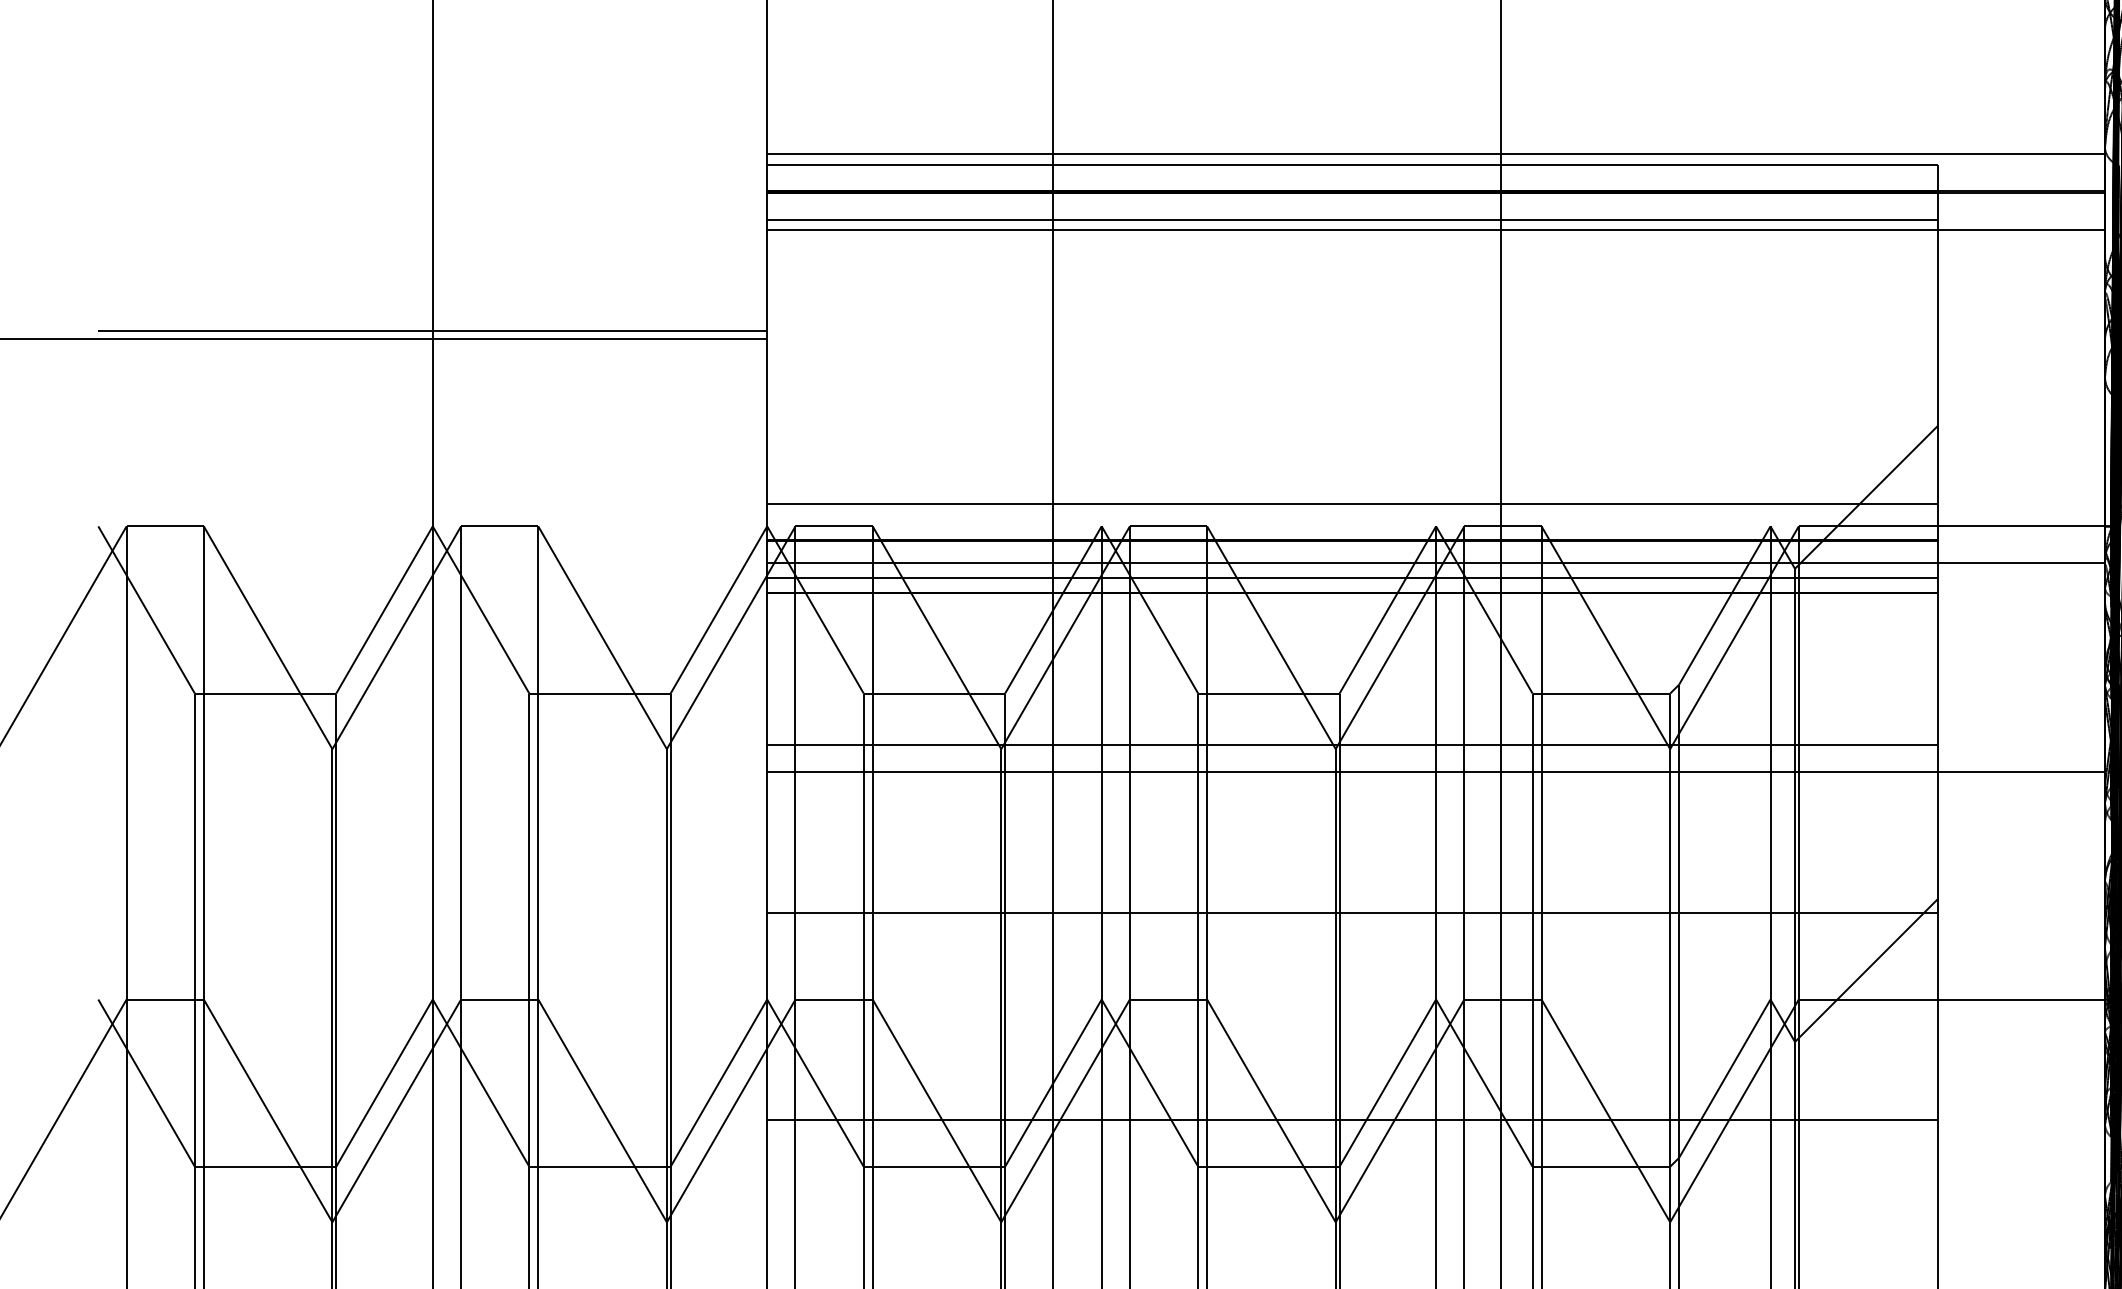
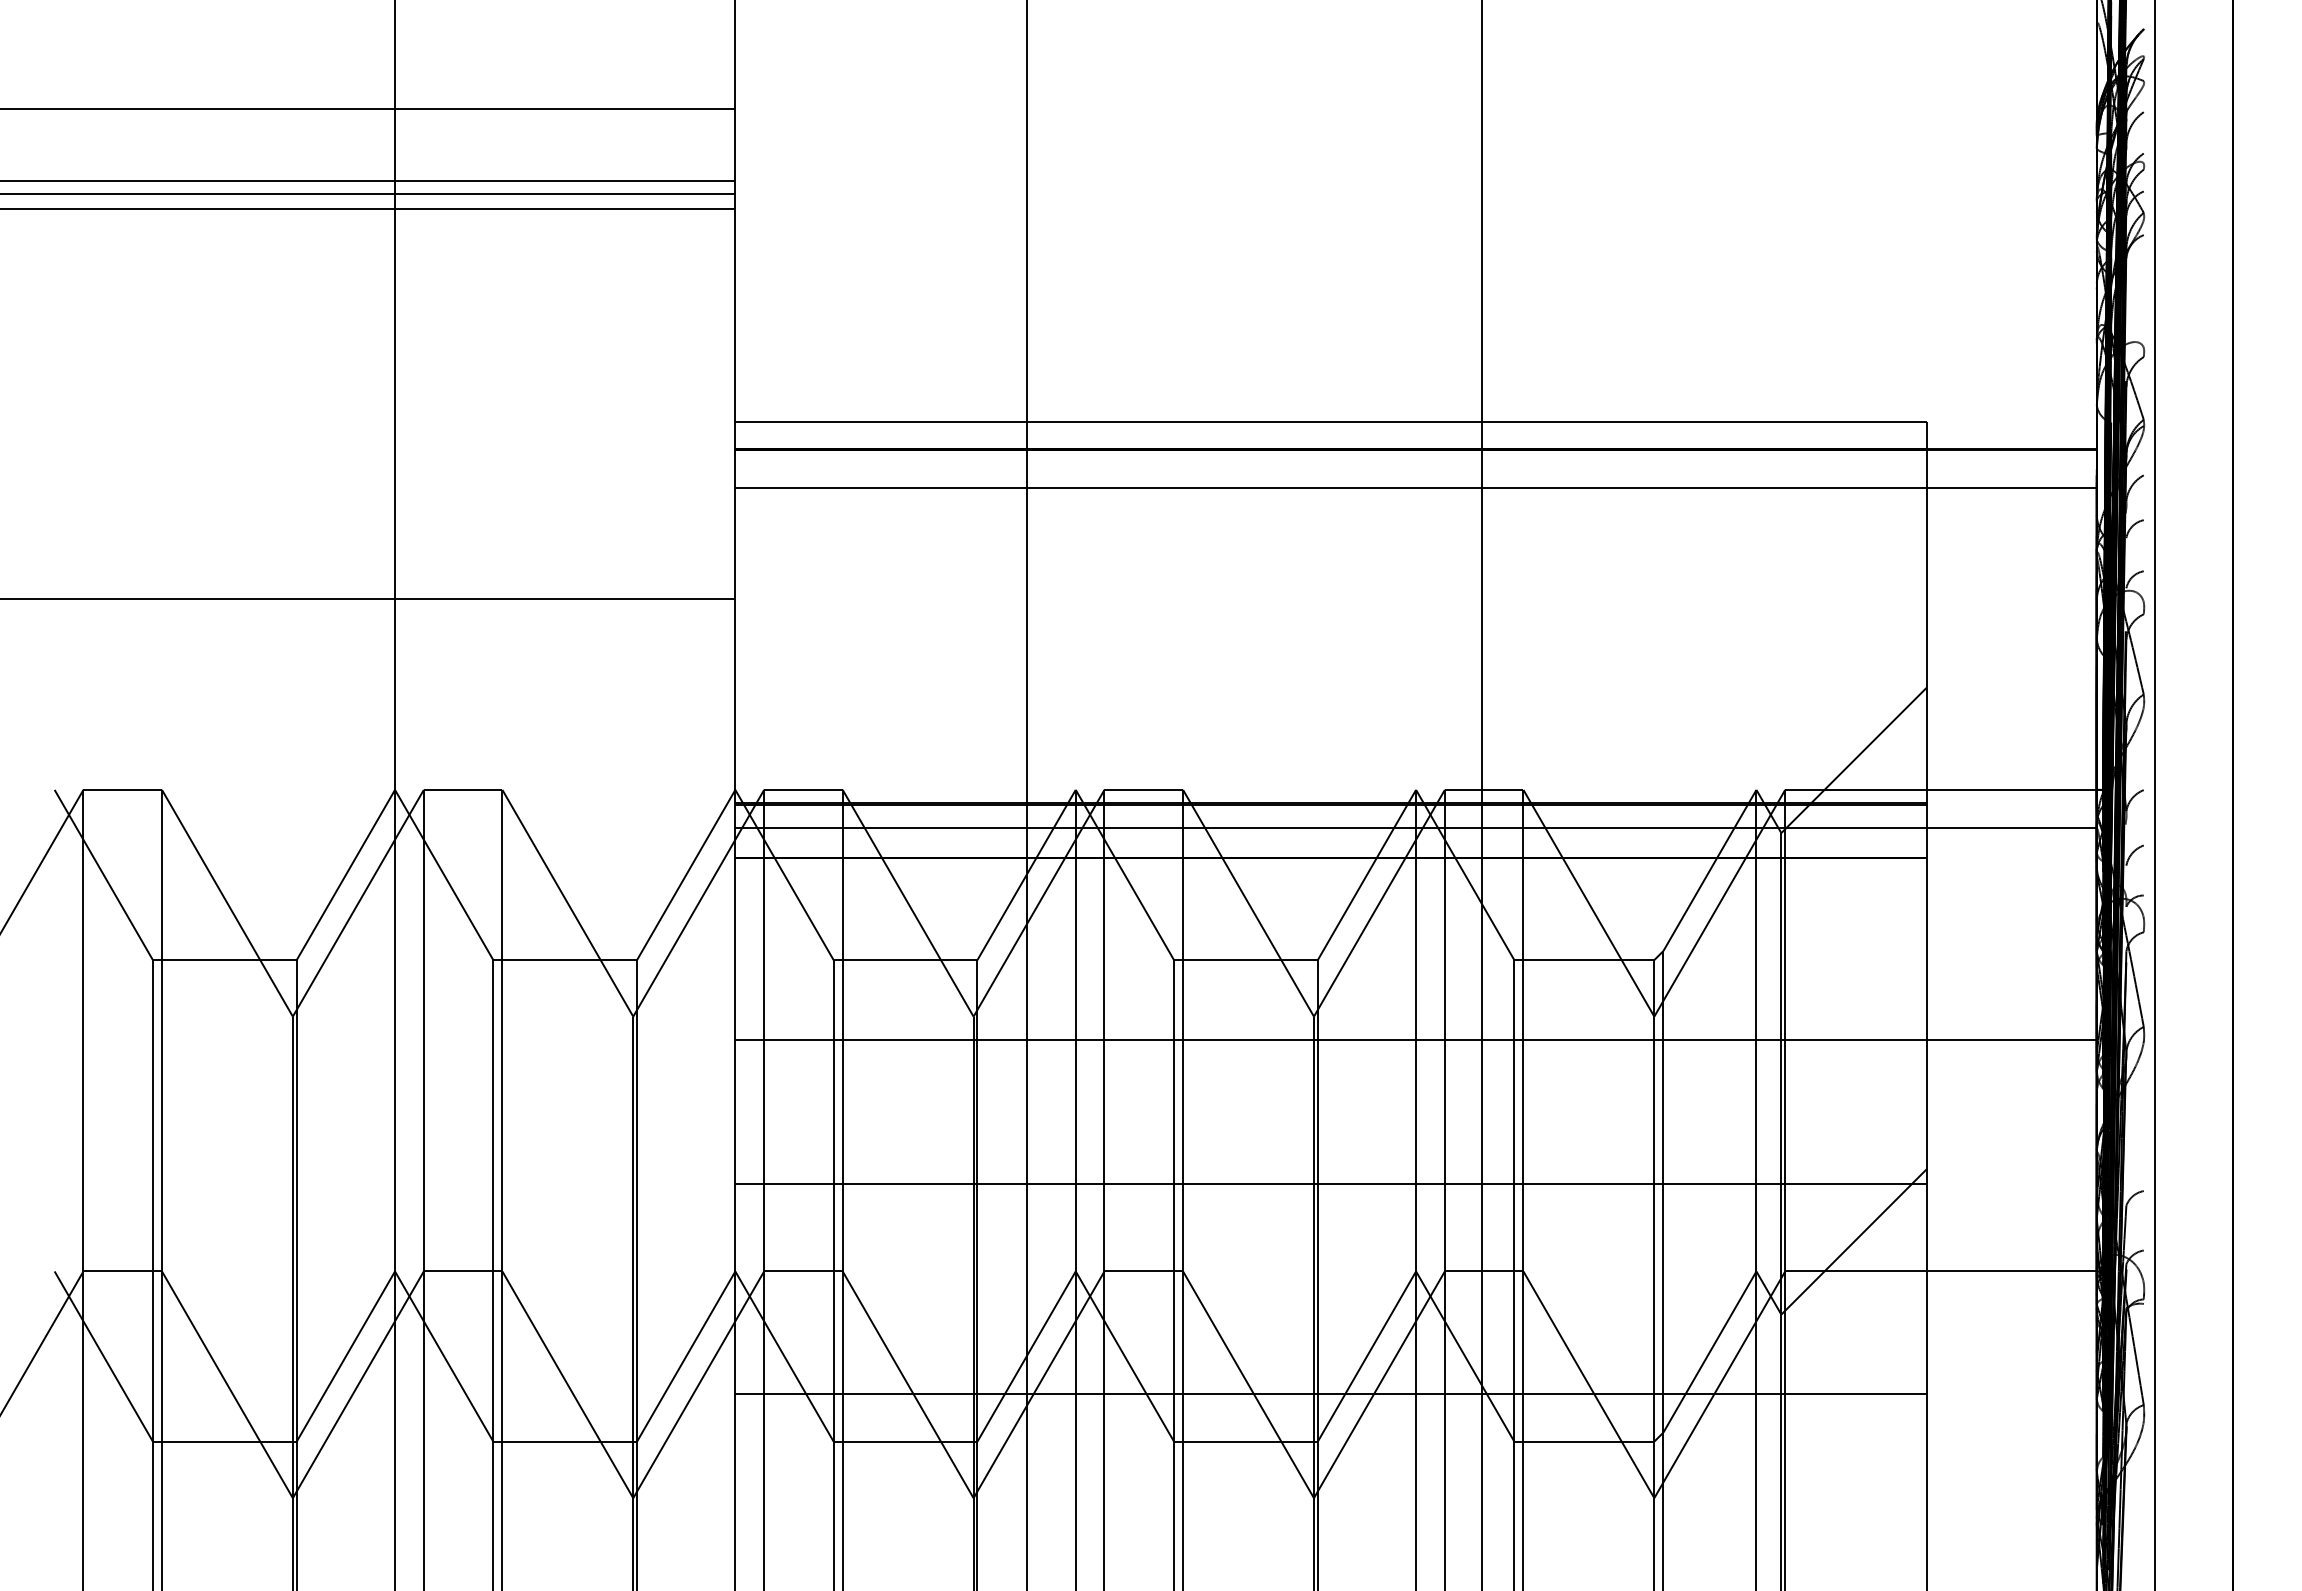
line: (1435, 154) -> (1415, 411), removed
line: (1351, 220) -> (1330, 478), removed
line: (432, 330) -> (394, 590), removed
line: (1351, 503) -> (1330, 766), removed
line: (1351, 578) -> (1330, 842), removed
line: (1351, 745) -> (1330, 1012), removed

